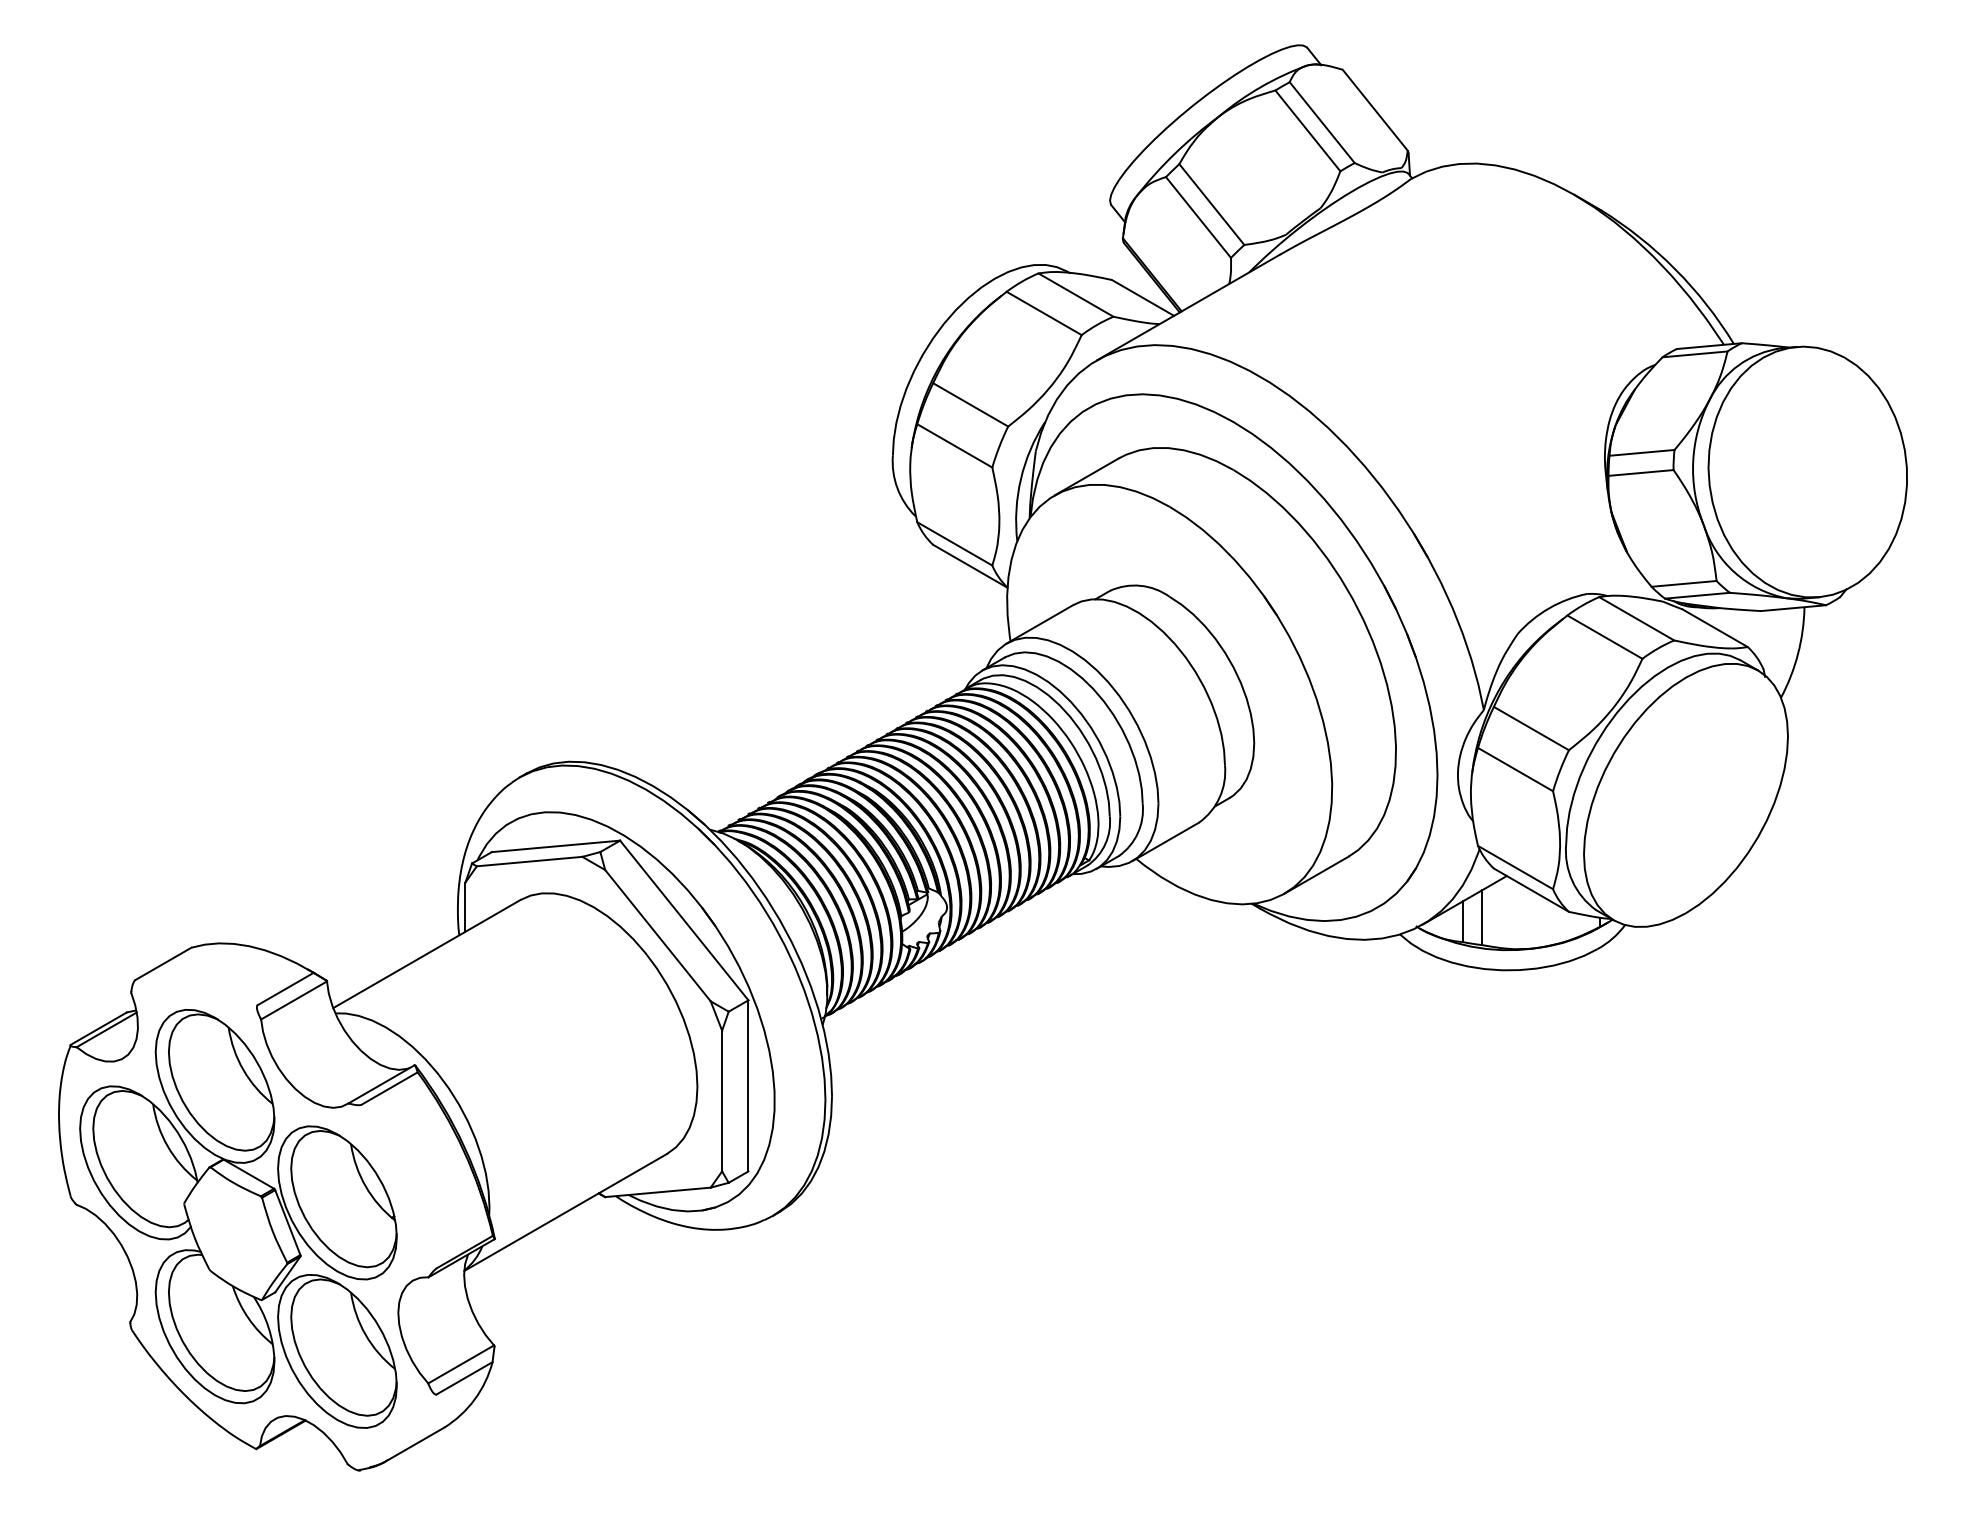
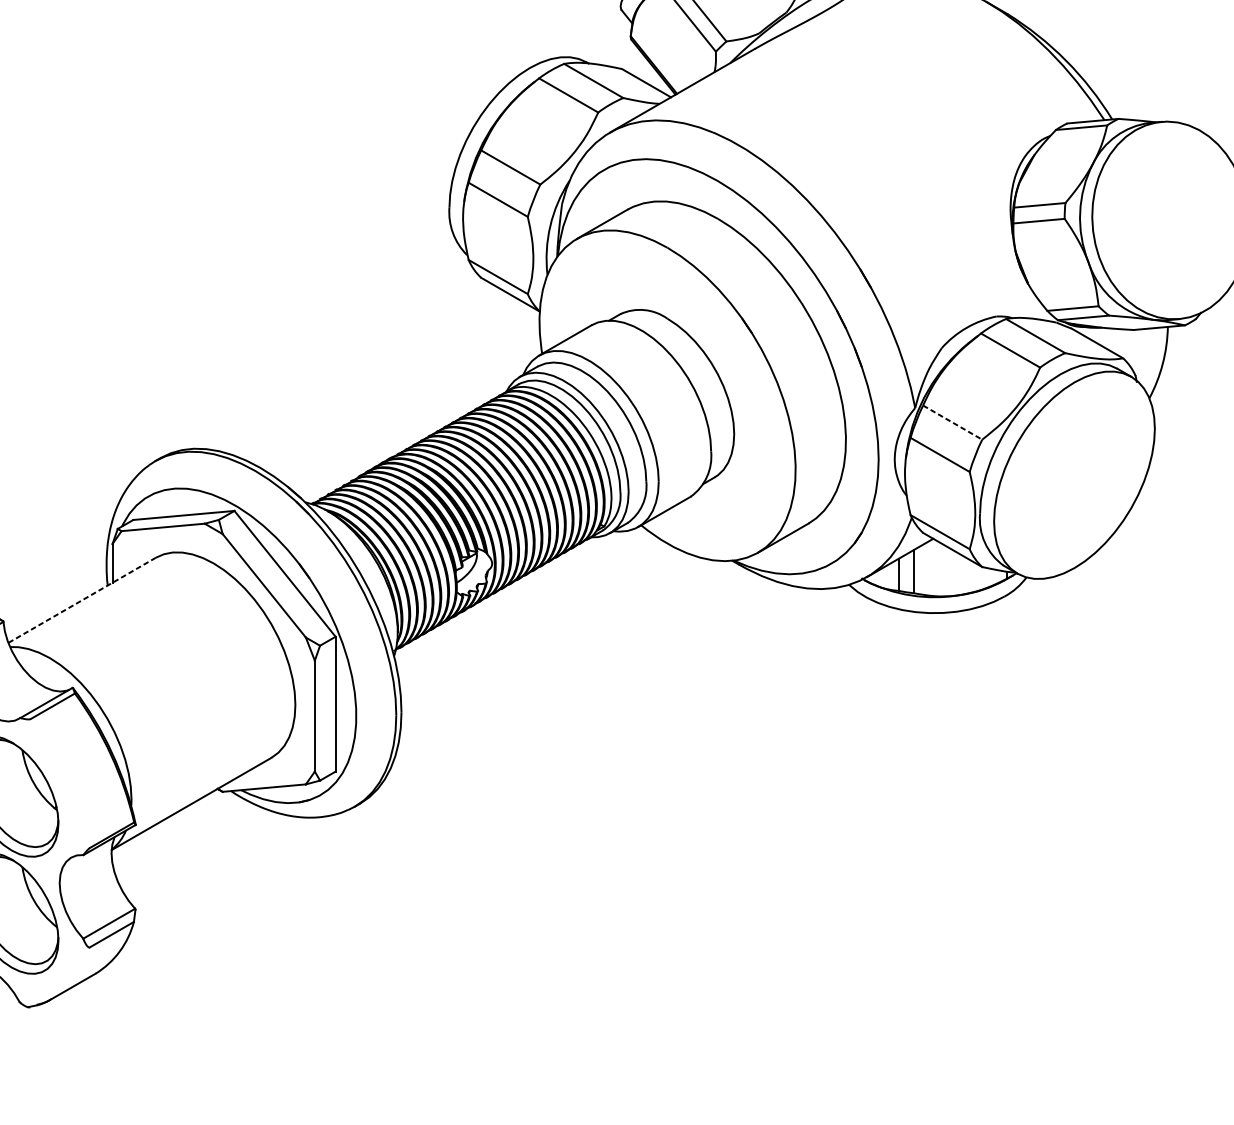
line: (1531, 728) -> (952, 422), solid -> dashed
line: (426, 954) -> (81, 600), solid -> dashed

